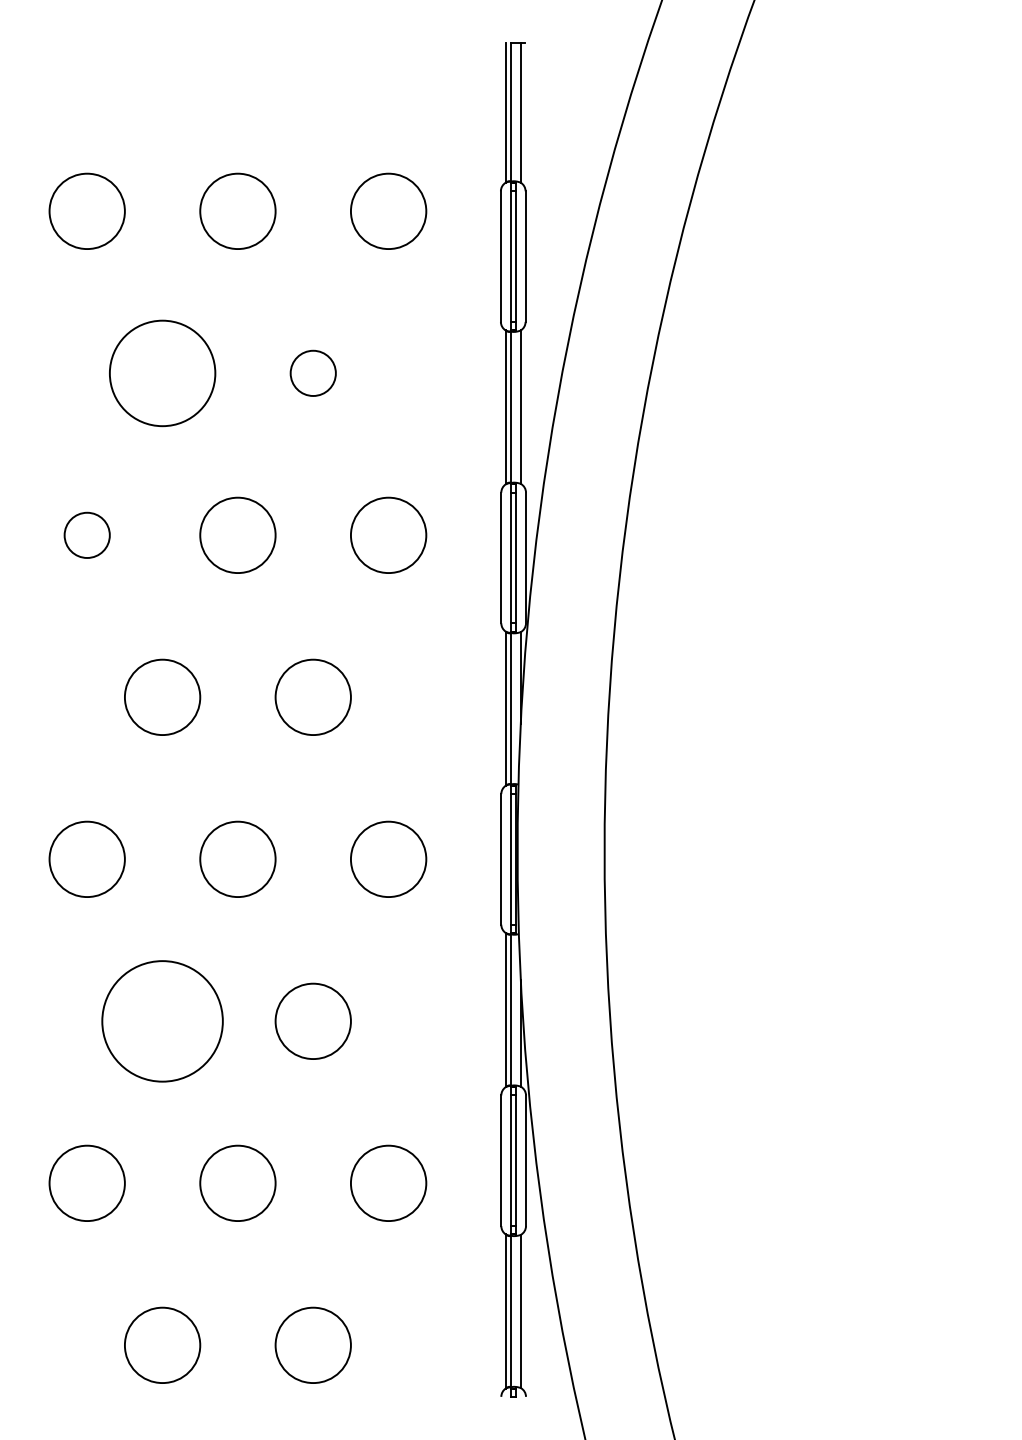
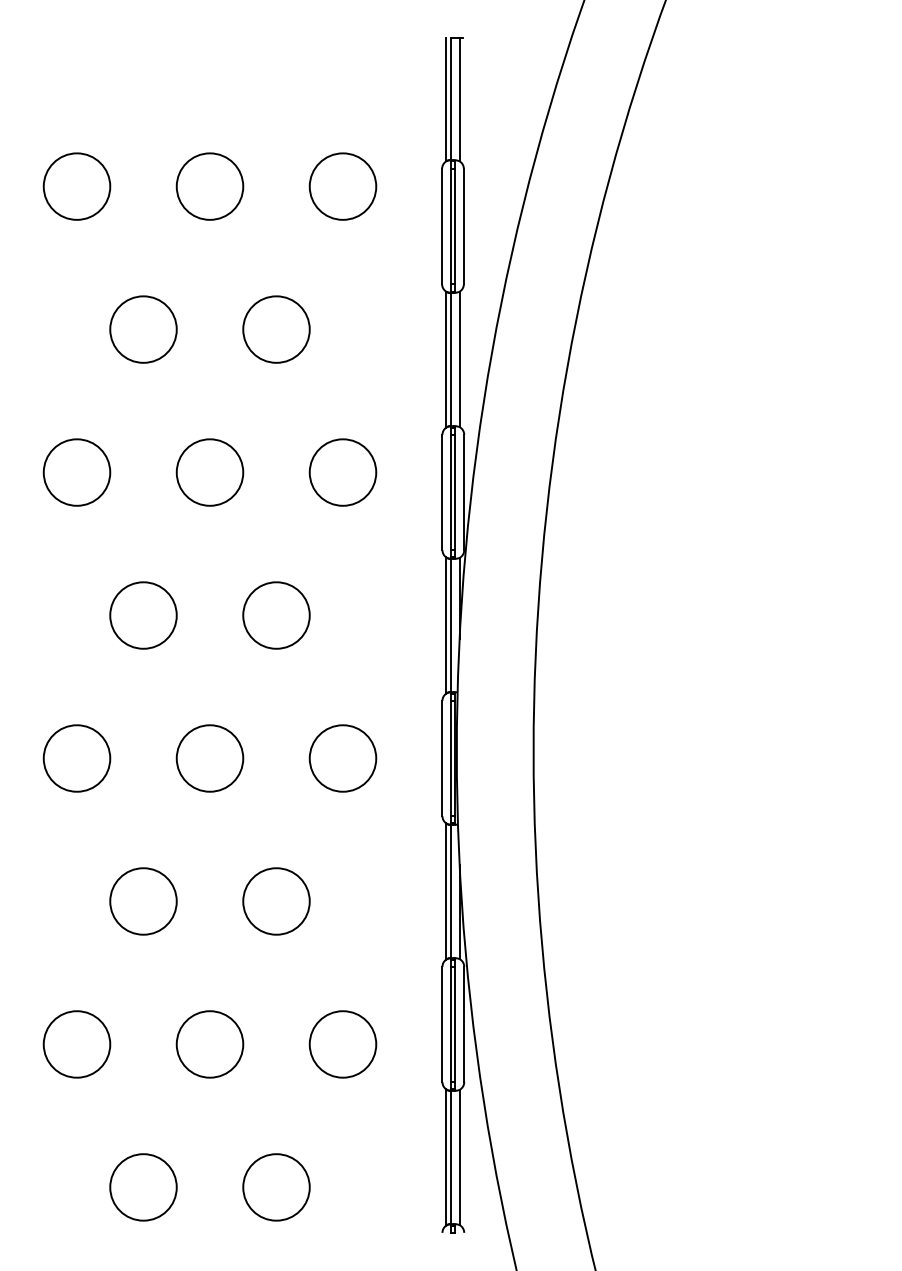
circle: (162, 373) -> (143, 329), size x0.71
circle: (313, 373) -> (276, 329), size x1.67
circle: (86, 535) -> (76, 472), size x1.67
circle: (162, 1021) -> (143, 901), size x0.62

